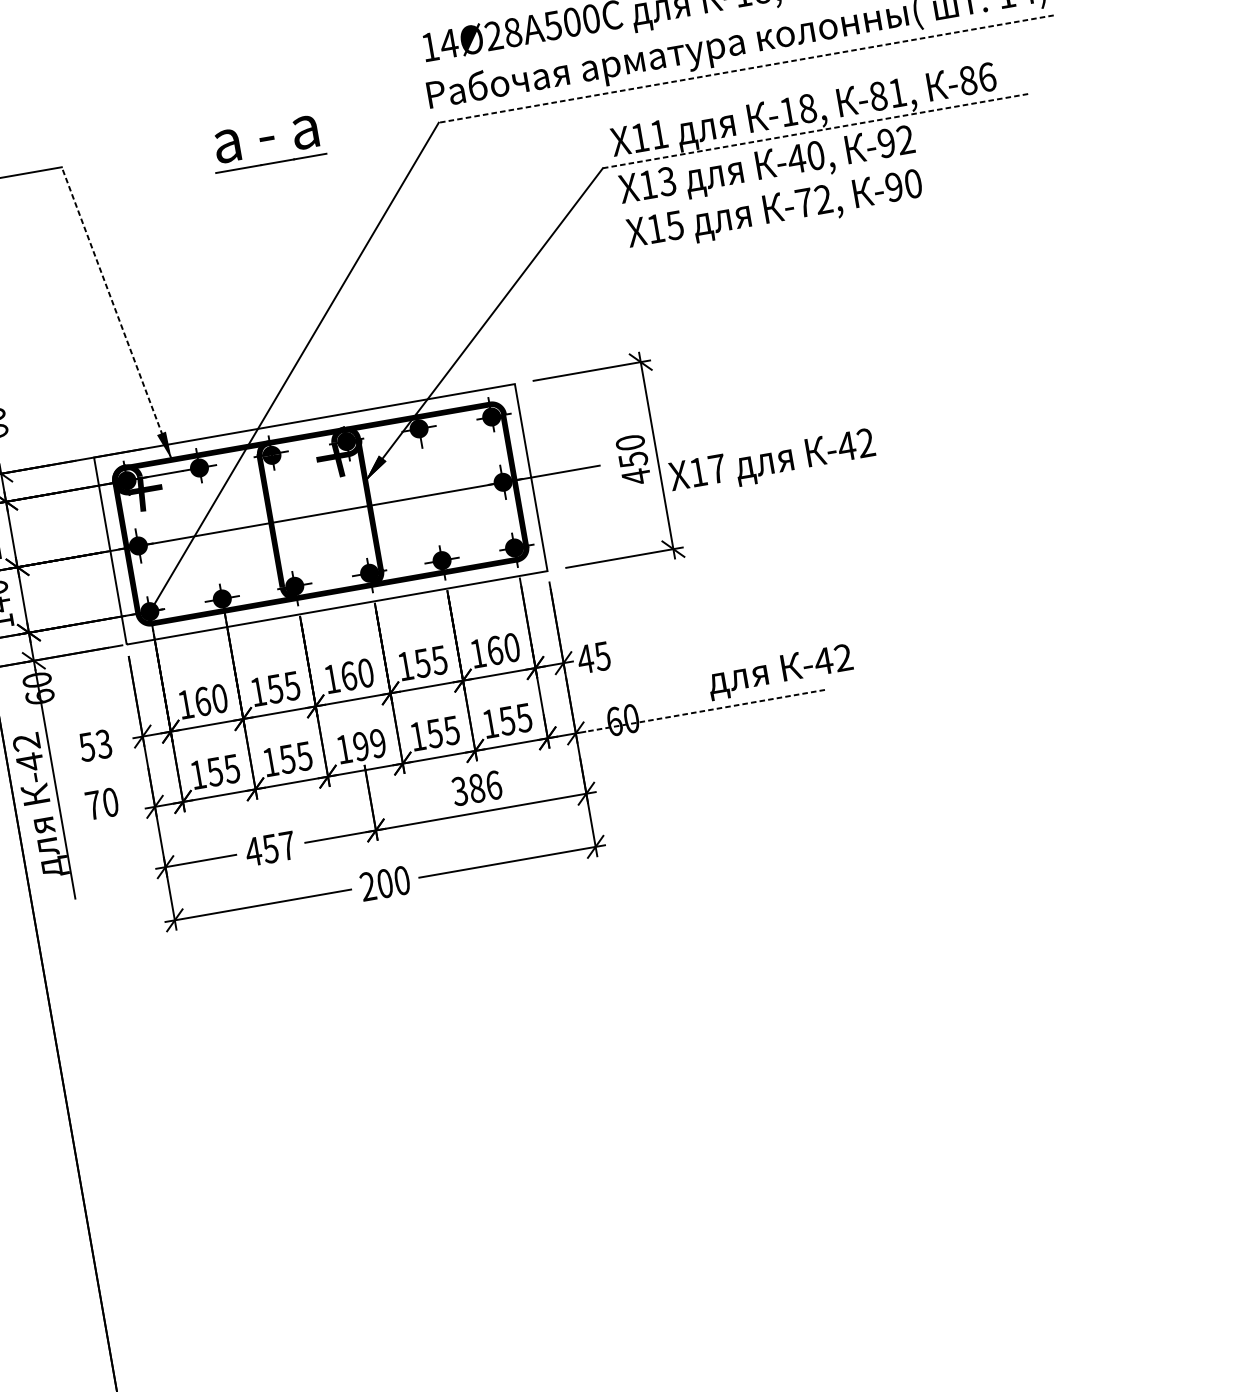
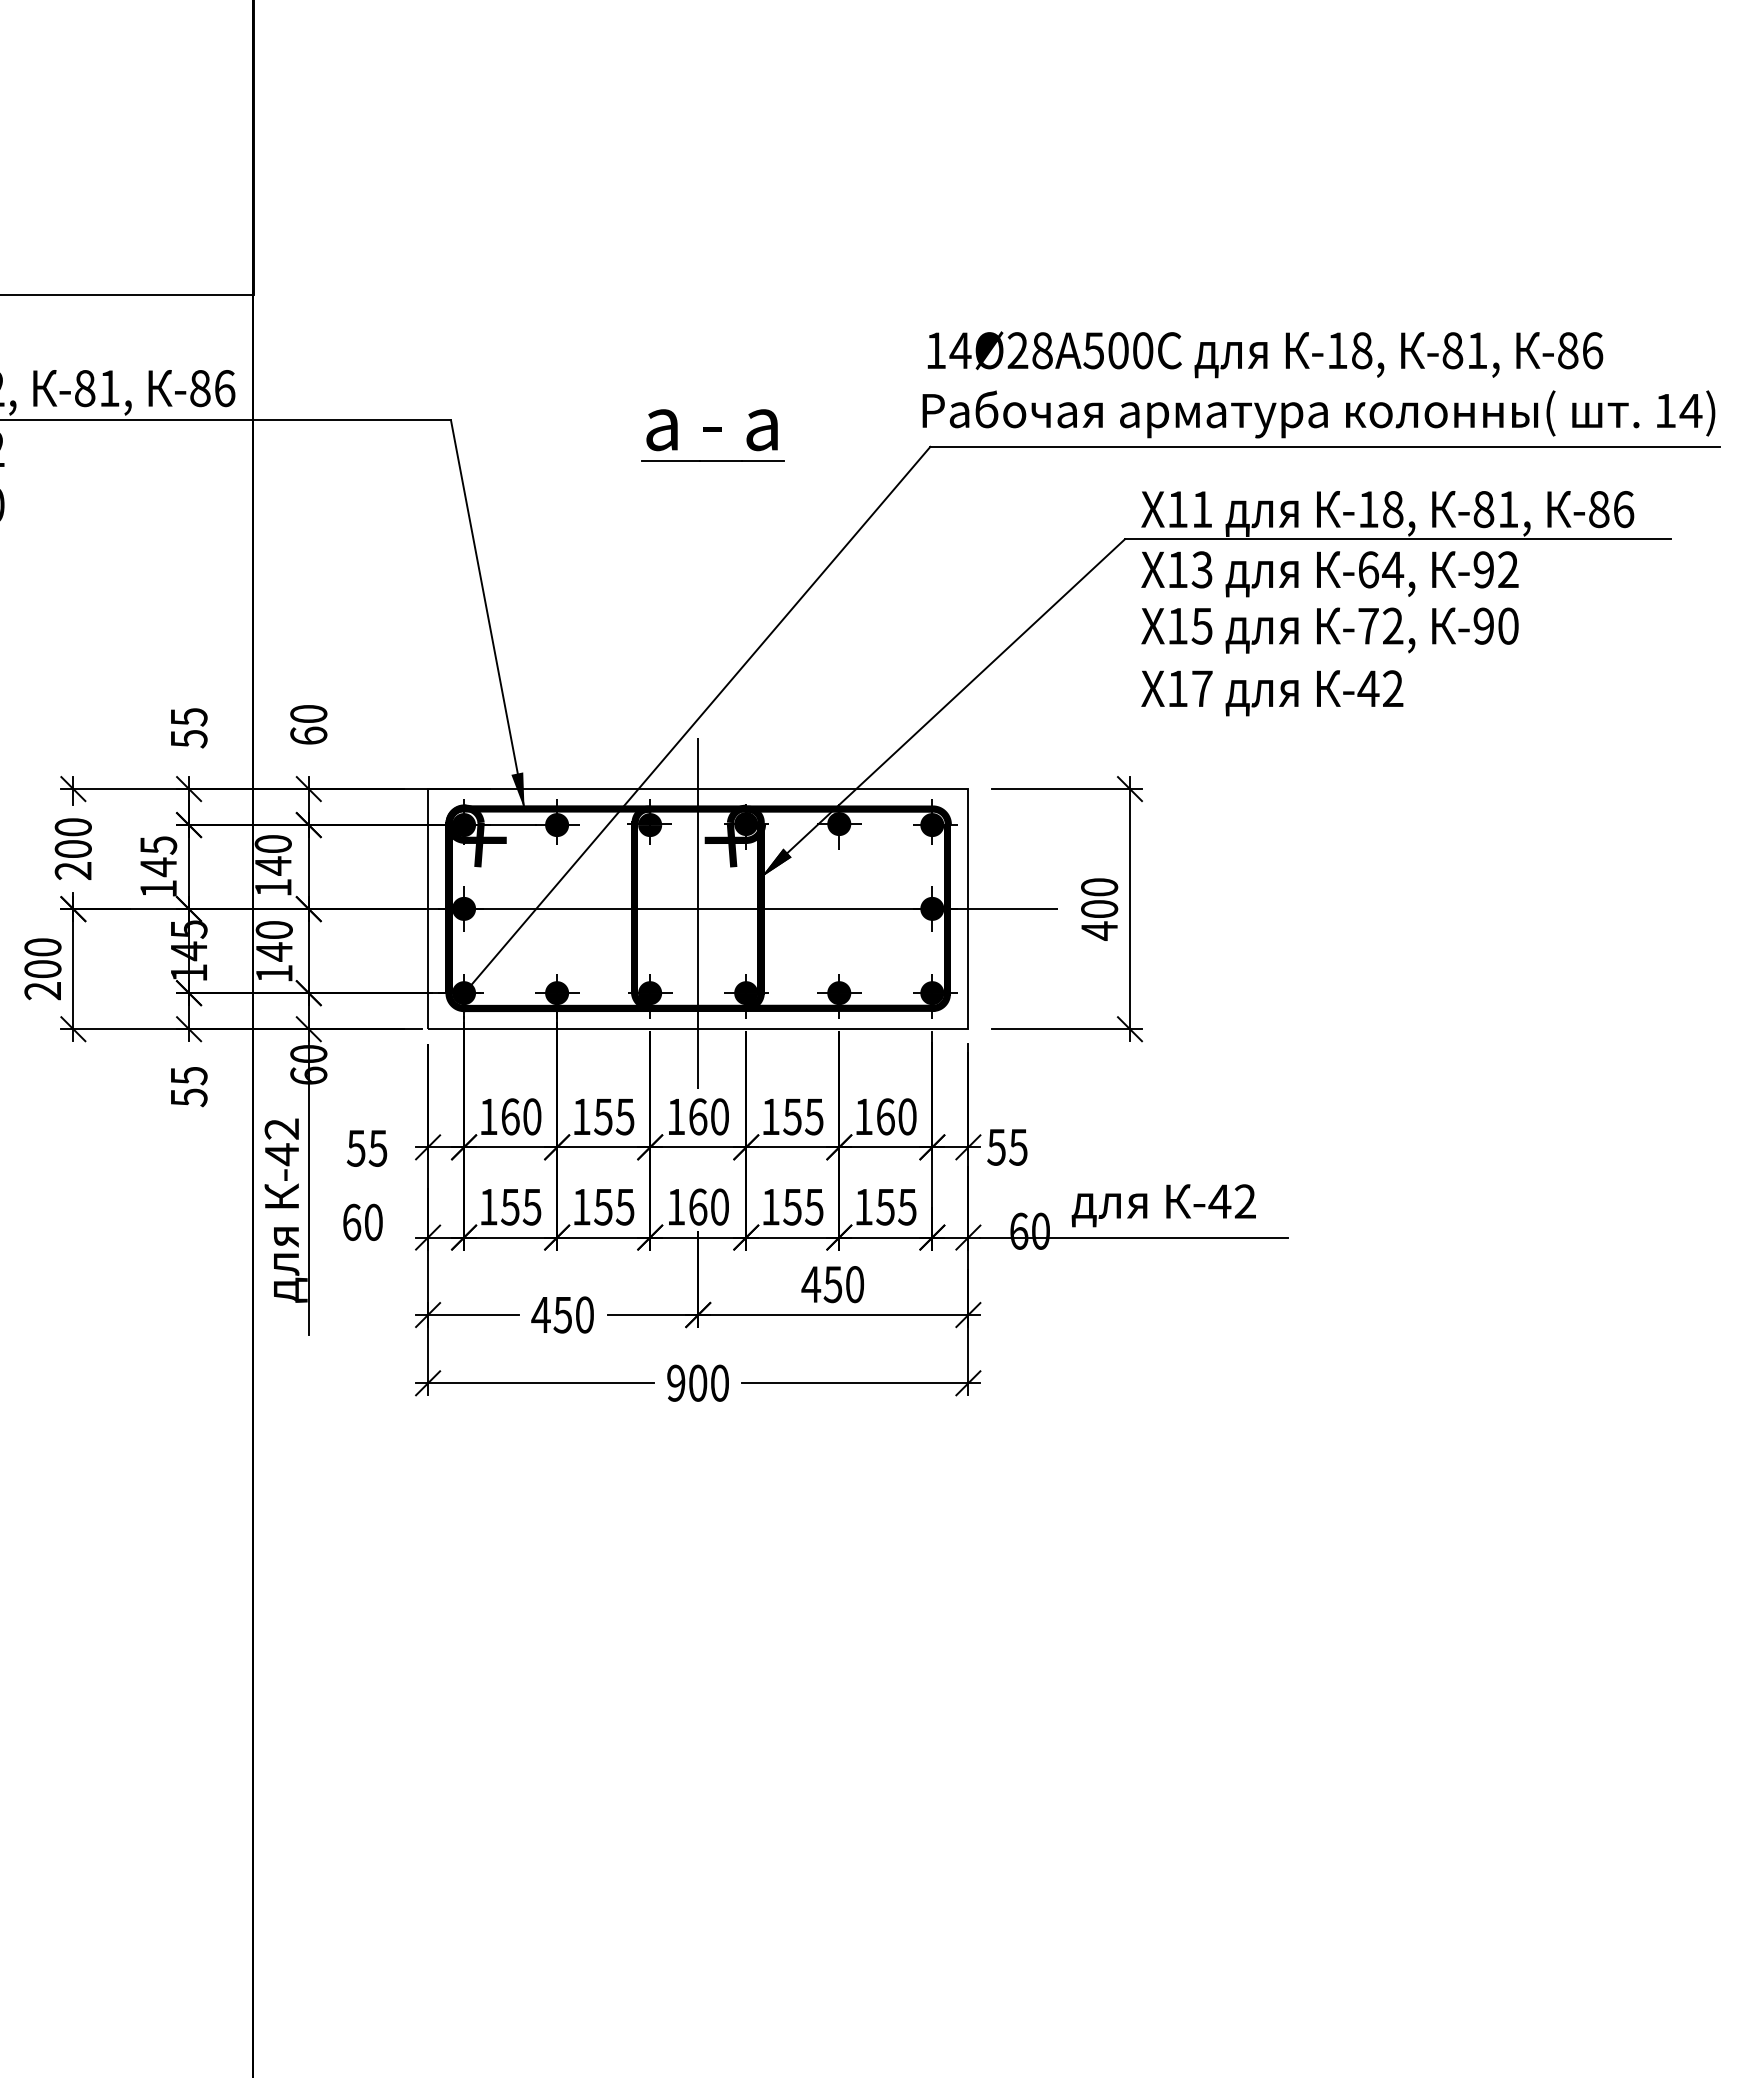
line: (746, 68) -> (1325, 446), dashed -> solid
line: (815, 131) -> (1398, 539), dashed -> solid
text: (806, 157) -> (1380, 569), -40, -> -64,
line: (116, 313) -> (487, 614), dashed -> solid
text: (633, 460) -> (1099, 909), 450 -> 400
text: (772, 463) -> (1272, 693), moved
line: (321, 517) -> (698, 913), added
text: (585, 659) -> (996, 1147), 45 -> 55
text: (780, 671) -> (1163, 1205), moved
line: (705, 710) -> (1134, 1237), dashed -> solid
text: (103, 743) -> (377, 1147), 53 -> 55
text: (369, 744) -> (708, 1206), 199 -> 160
text: (476, 788) -> (832, 1284), 386 -> 450
text: (94, 804) -> (352, 1221), 70 -> 60
text: (287, 845) -> (584, 1314), 457 -> 450
text: (368, 886) -> (676, 1383), 200 -> 900

